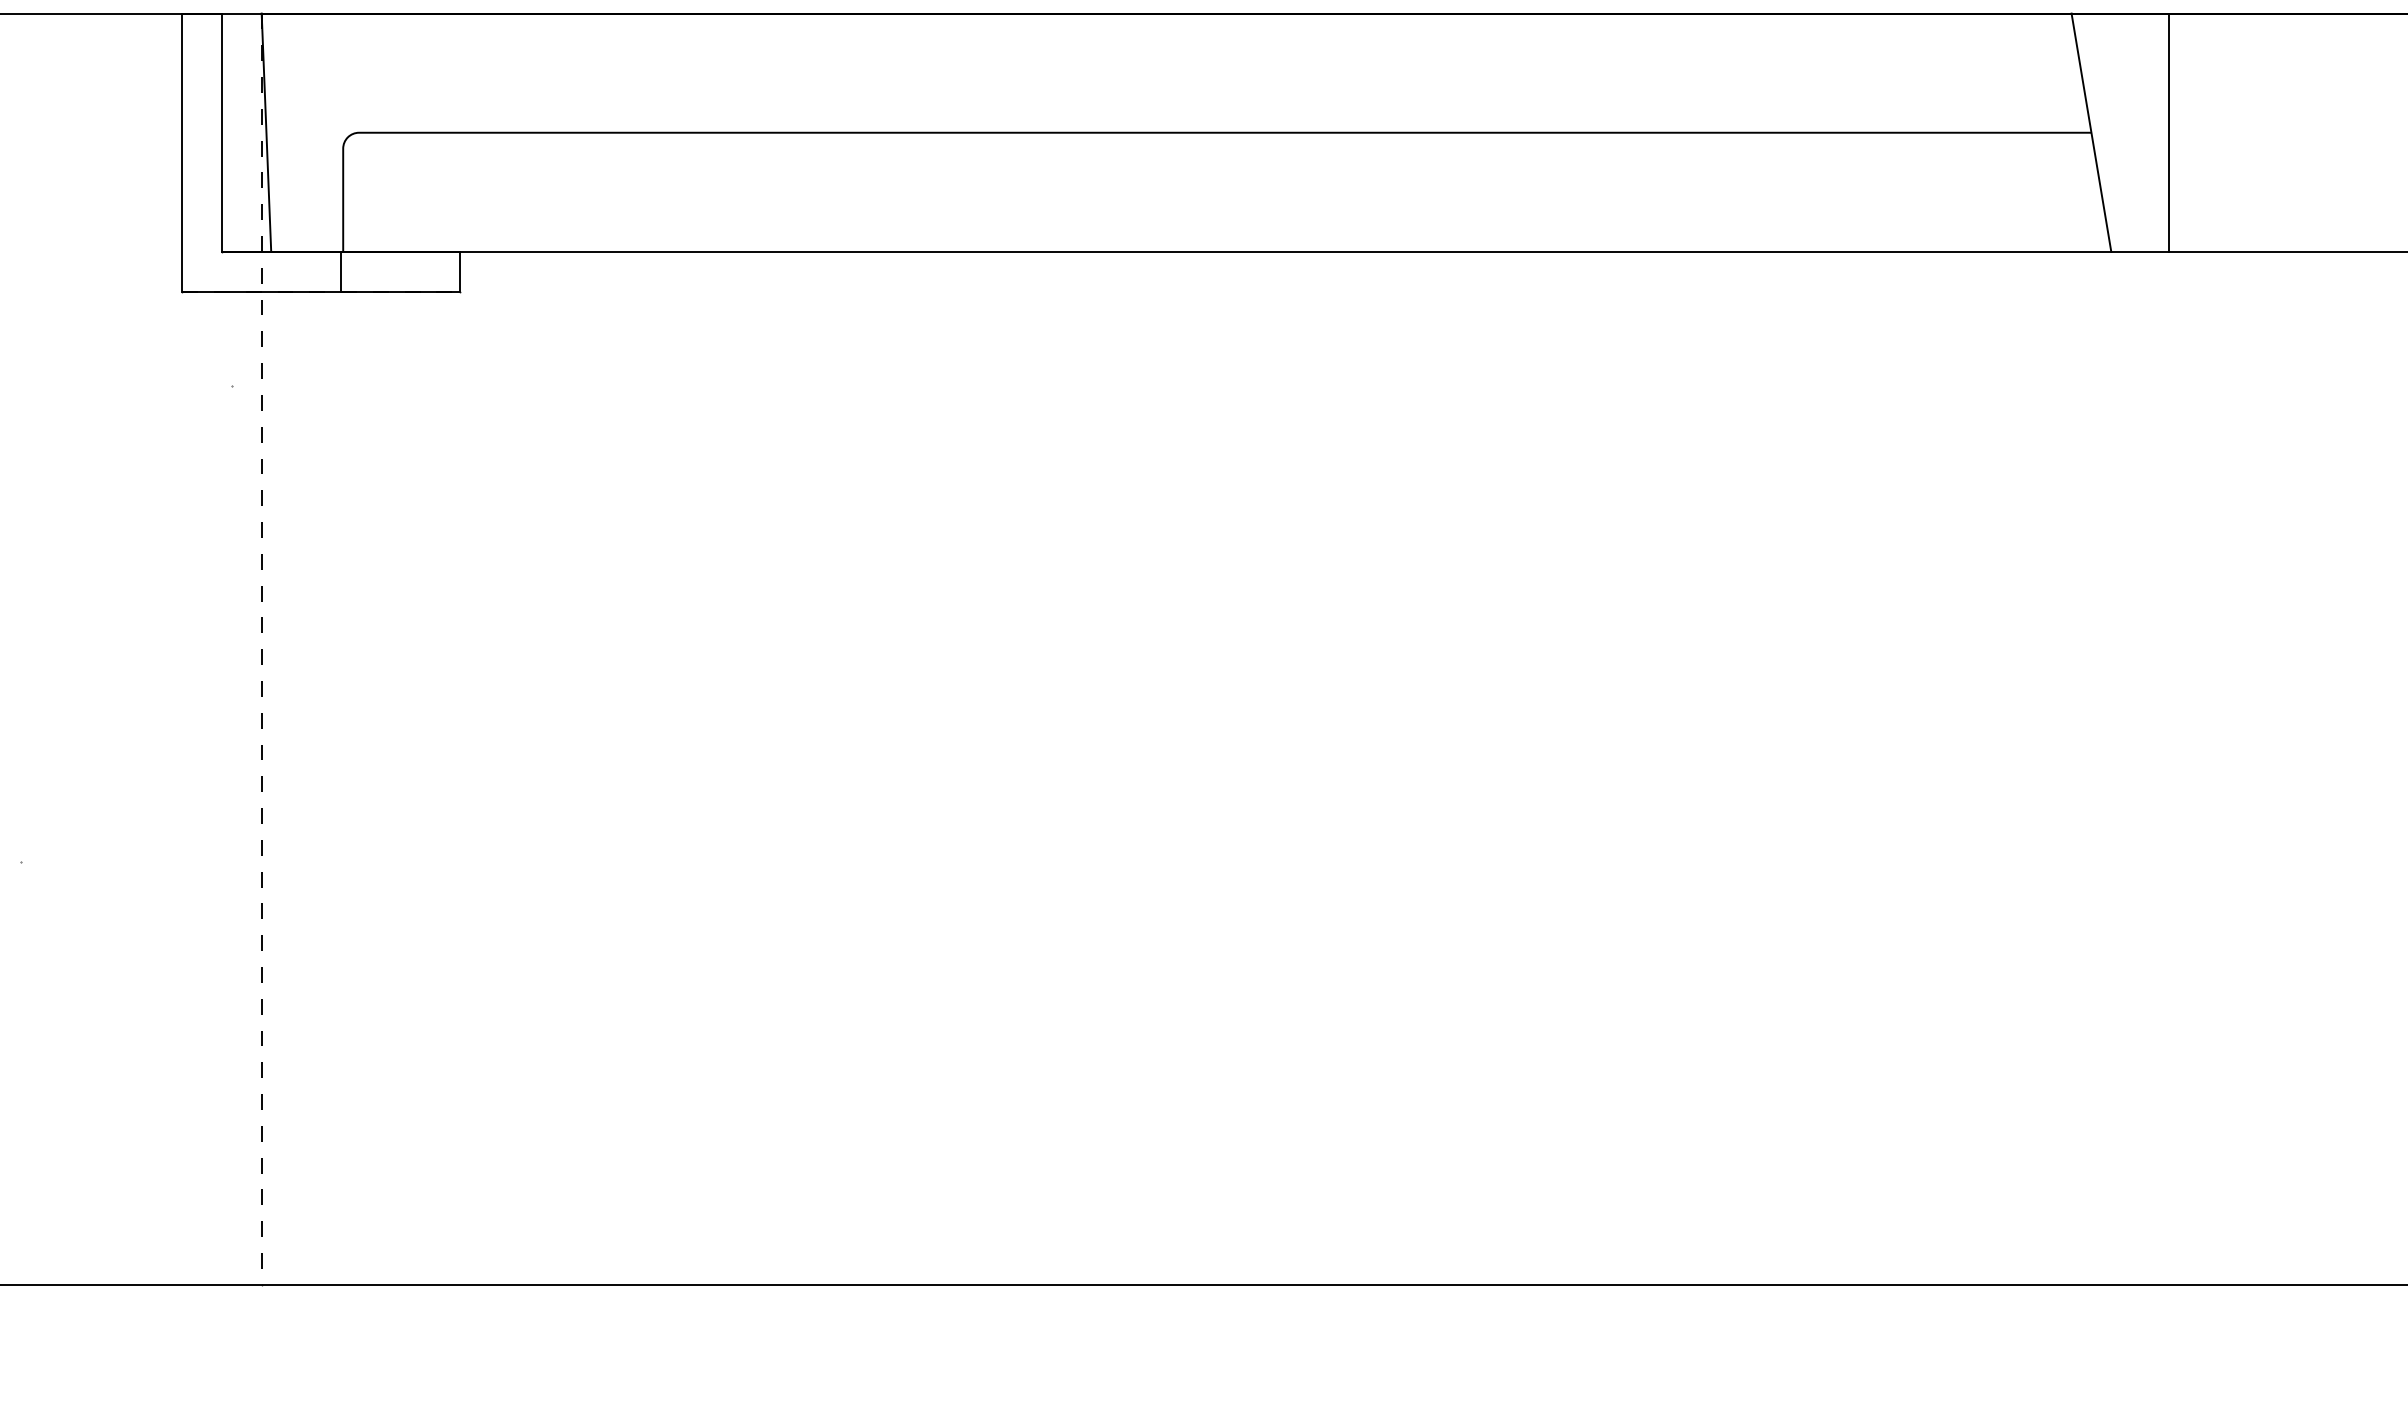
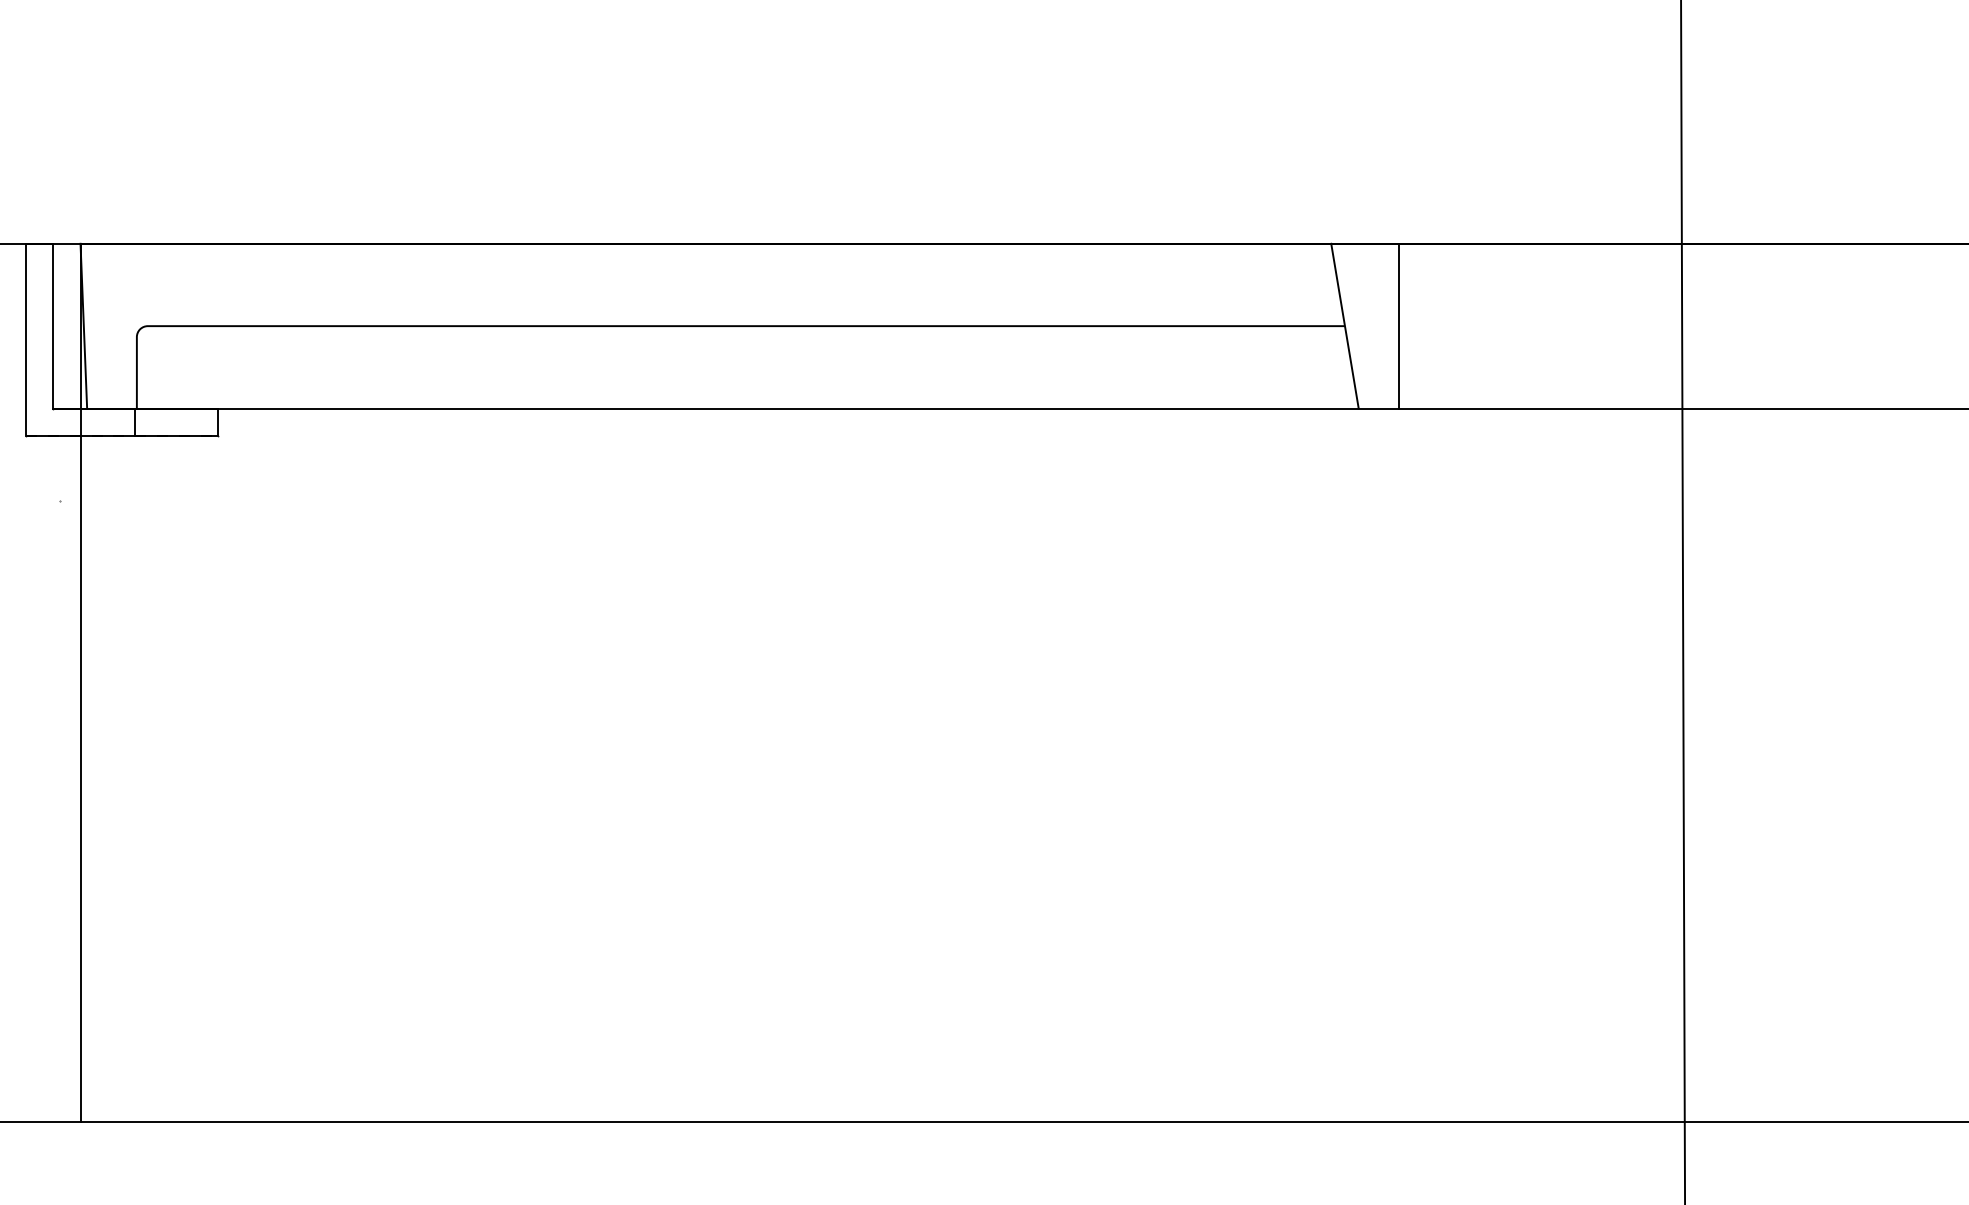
line: (261, 649) -> (80, 683), dashed -> solid

